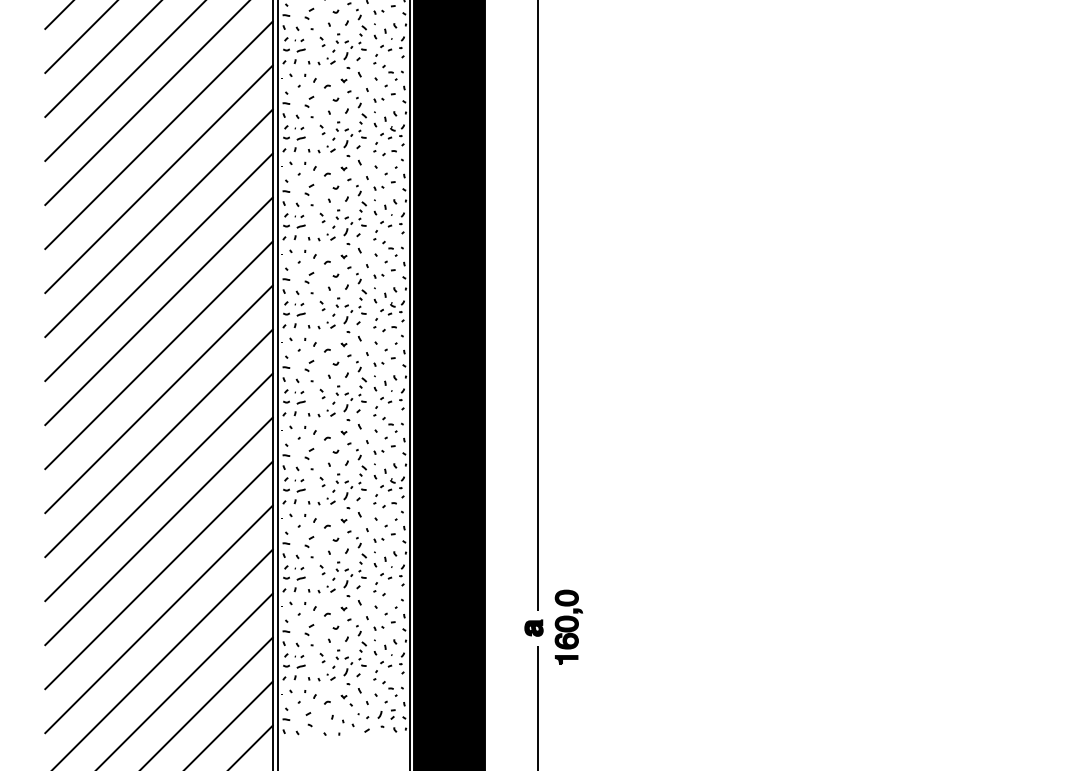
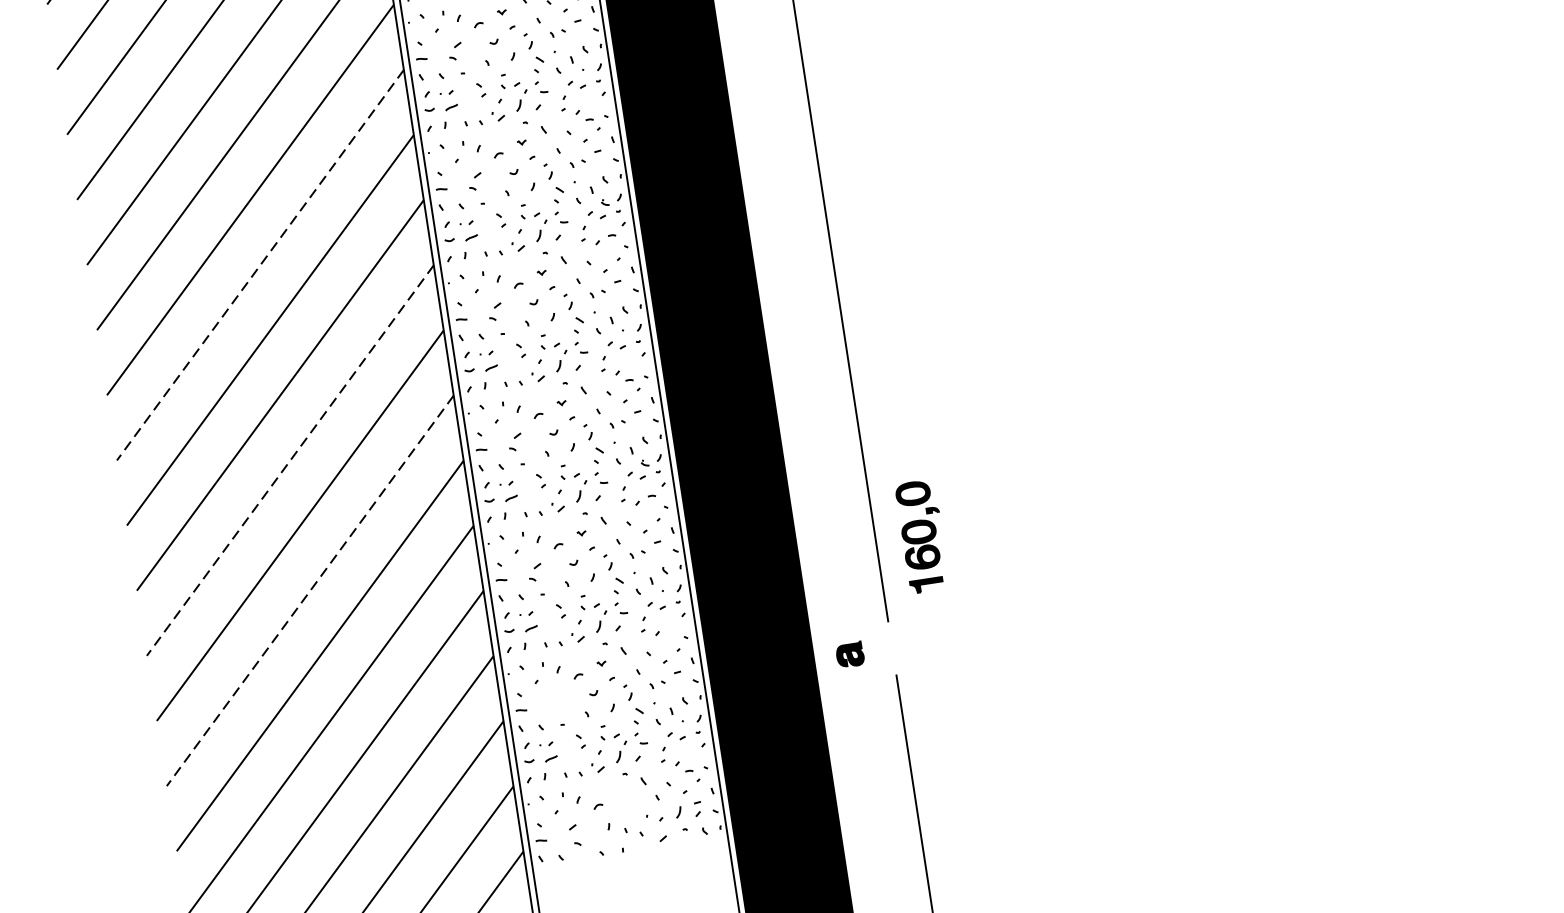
line: (159, 311) -> (261, 265), solid -> dashed
line: (159, 443) -> (291, 460), solid -> dashed
line: (159, 531) -> (310, 590), solid -> dashed
part: (568, 626) -> (921, 535), moved
part: (533, 627) -> (849, 653), moved
part: (309, 630) -> (555, 703), removed
part: (346, 700) -> (626, 798), removed

